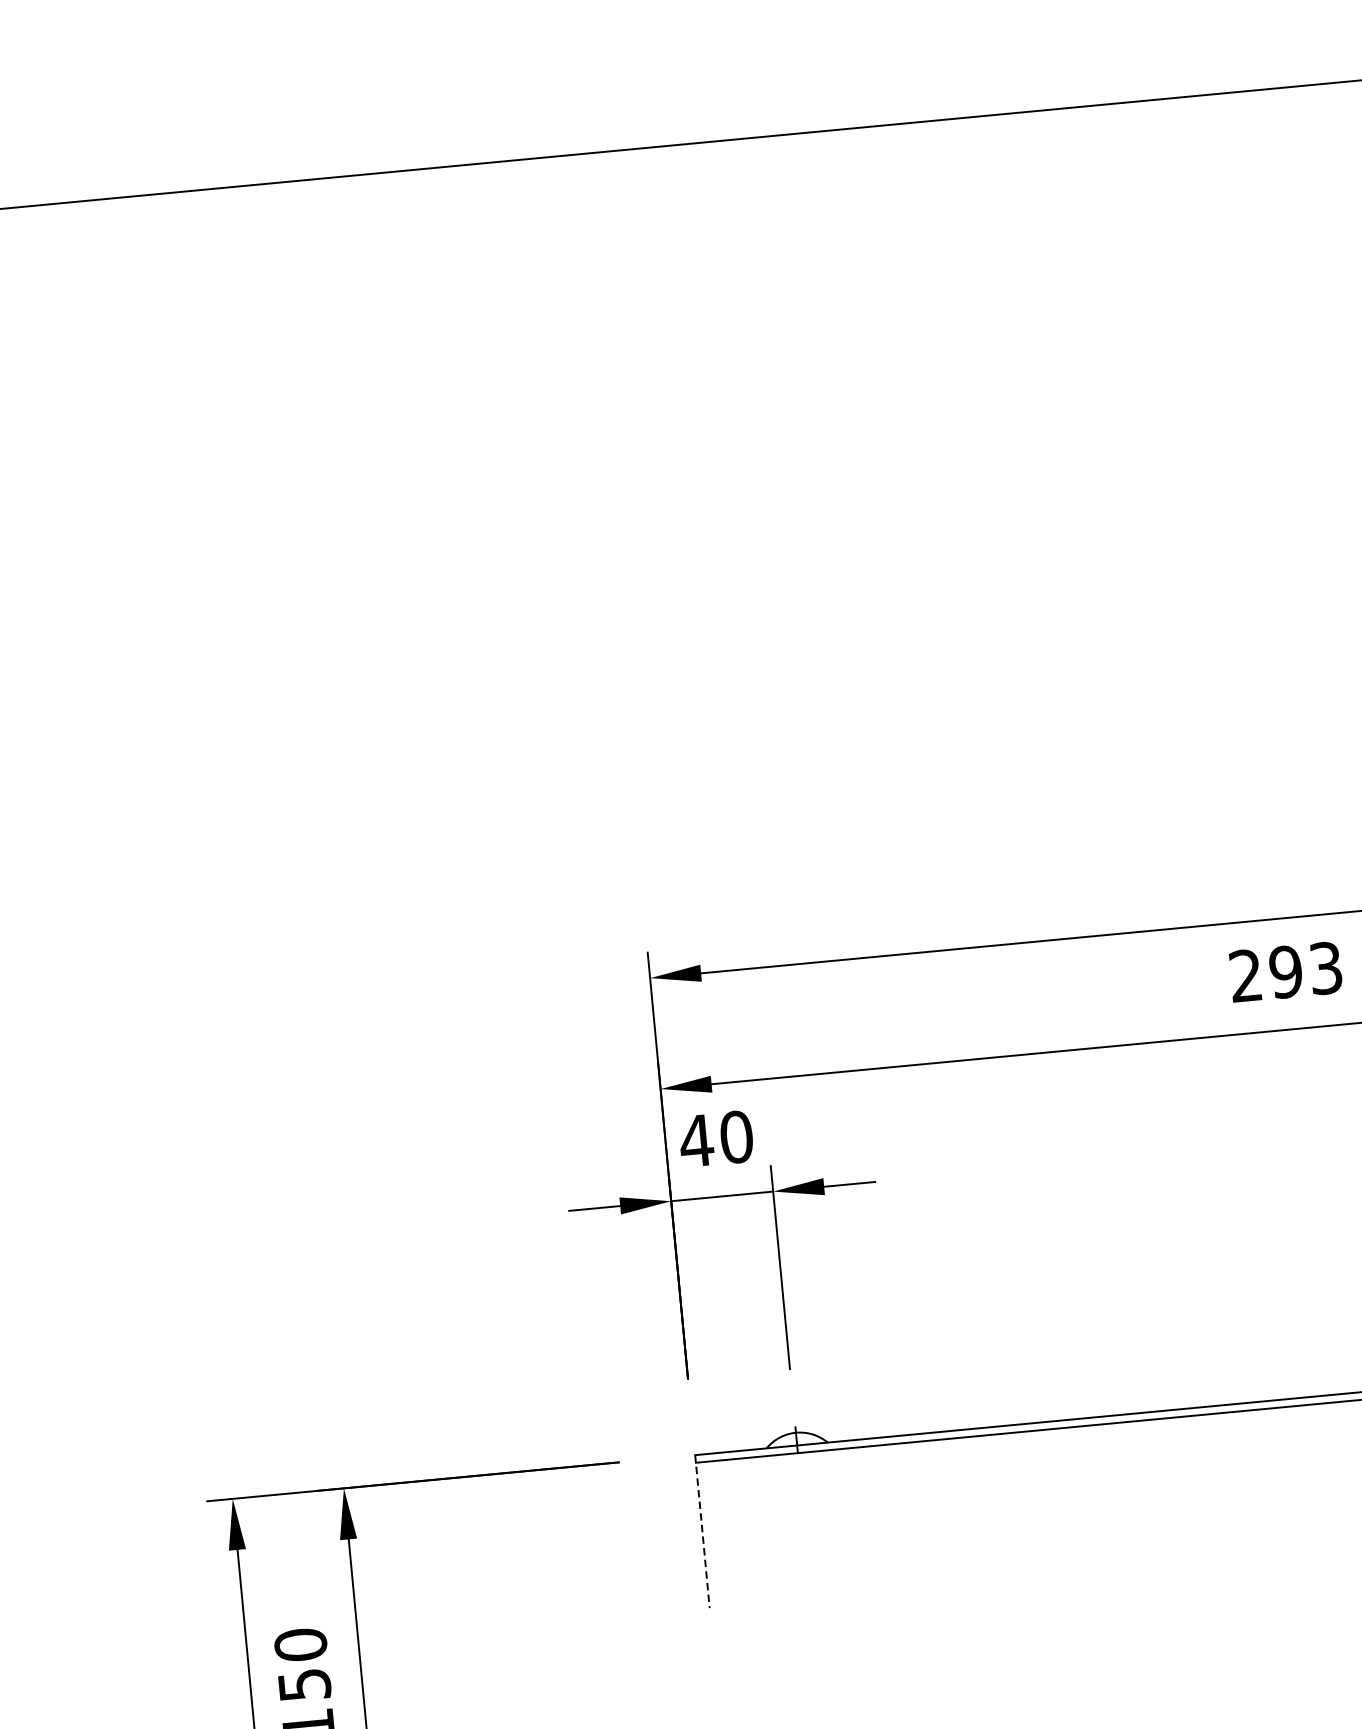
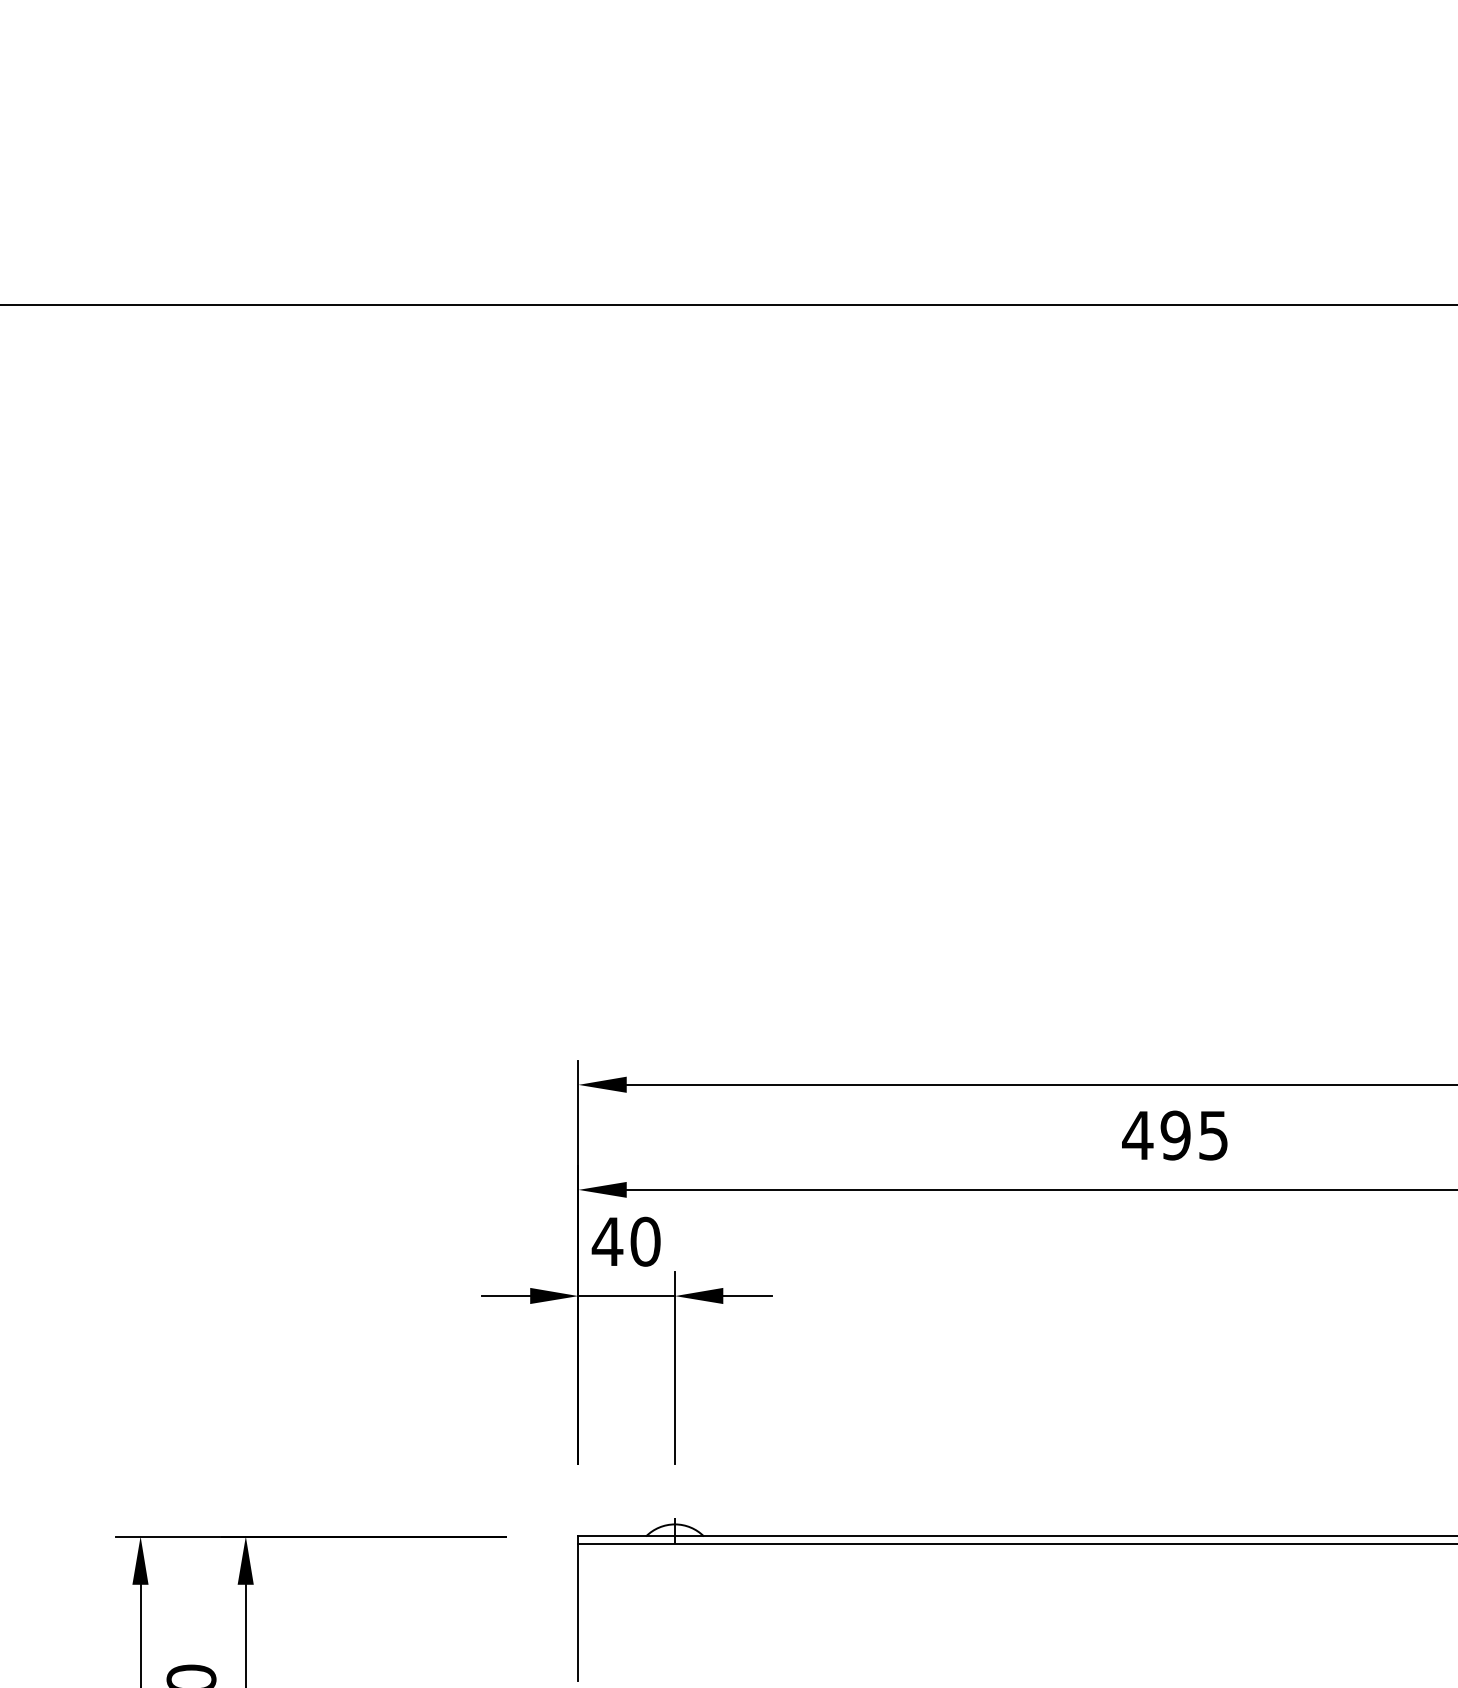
text: (1284, 971) -> (1174, 1134), 293 -> 495
line: (702, 1532) -> (578, 1609), dashed -> solid

